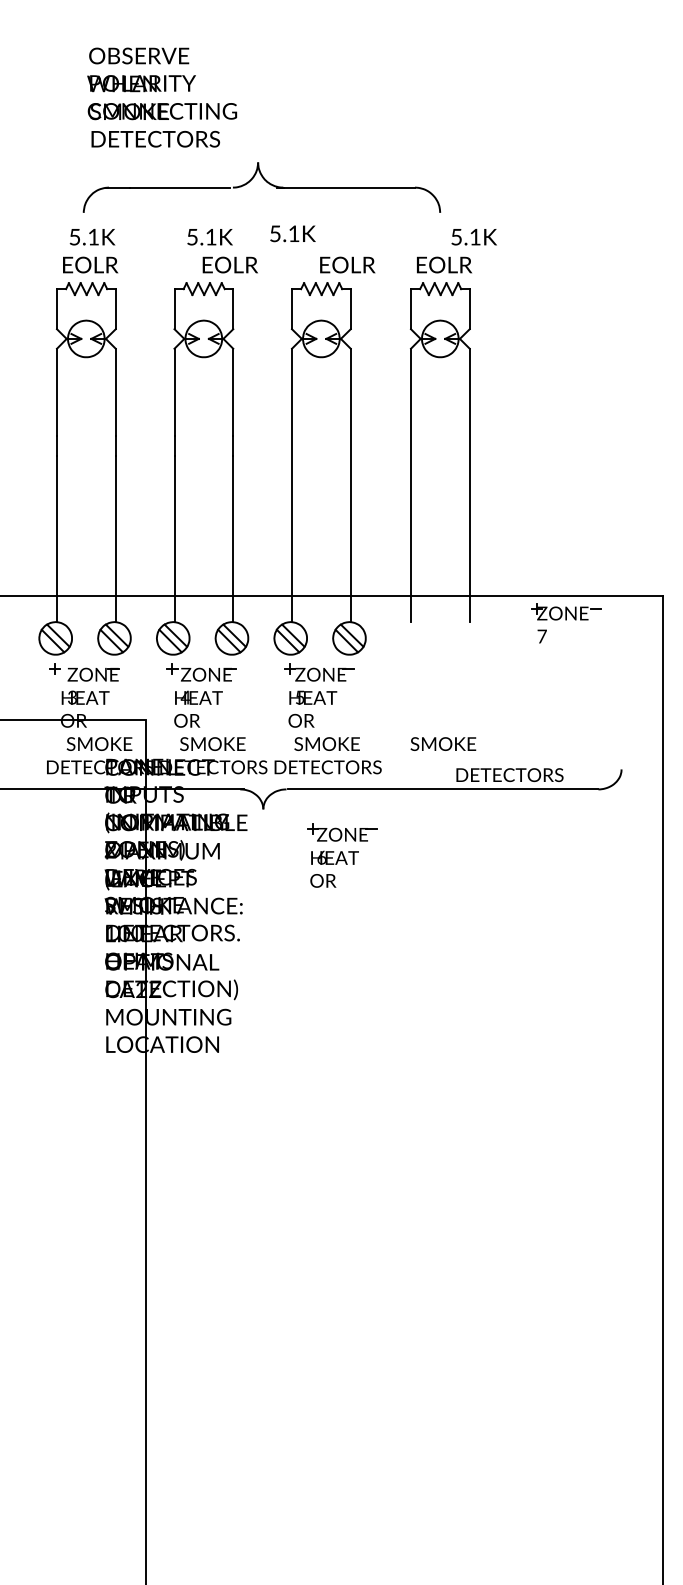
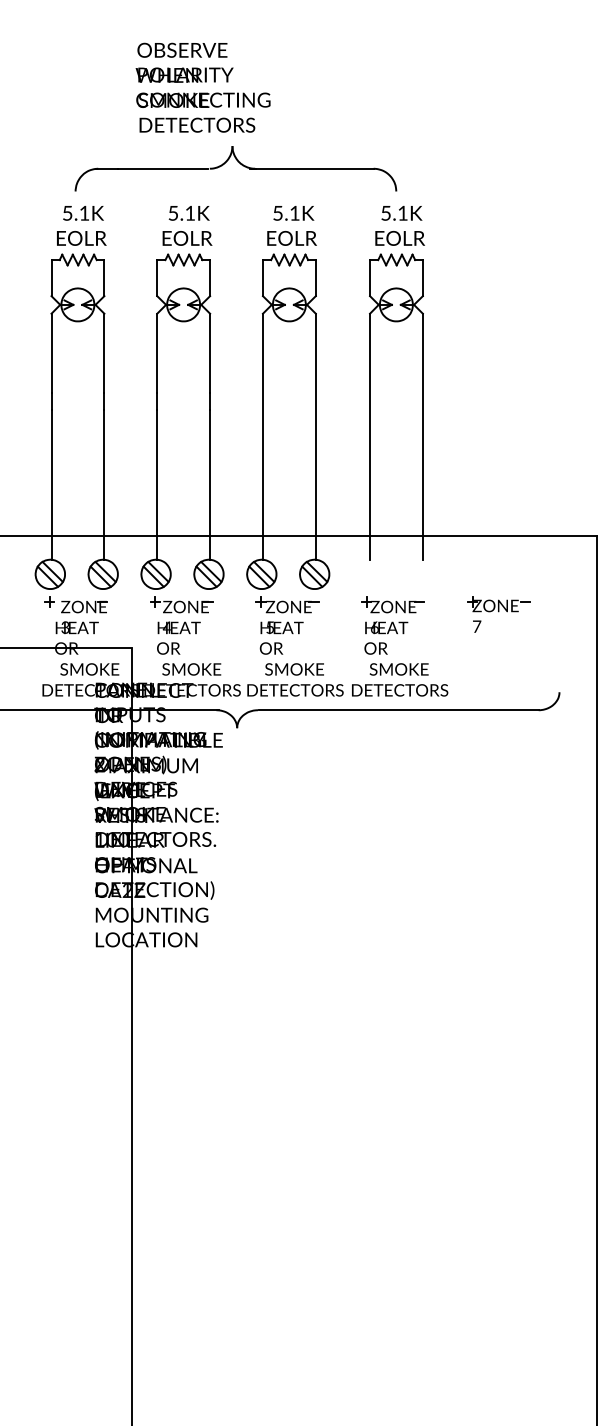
text: (161, 97) -> (202, 87), moved
text: (292, 234) -> (293, 213), moved
text: (473, 237) -> (401, 213), moved
text: (230, 265) -> (187, 238), moved
text: (347, 265) -> (291, 238), moved
part: (566, 623) -> (498, 614), moved
text: (510, 775) -> (400, 690), moved
part: (341, 855) -> (392, 625), moved

